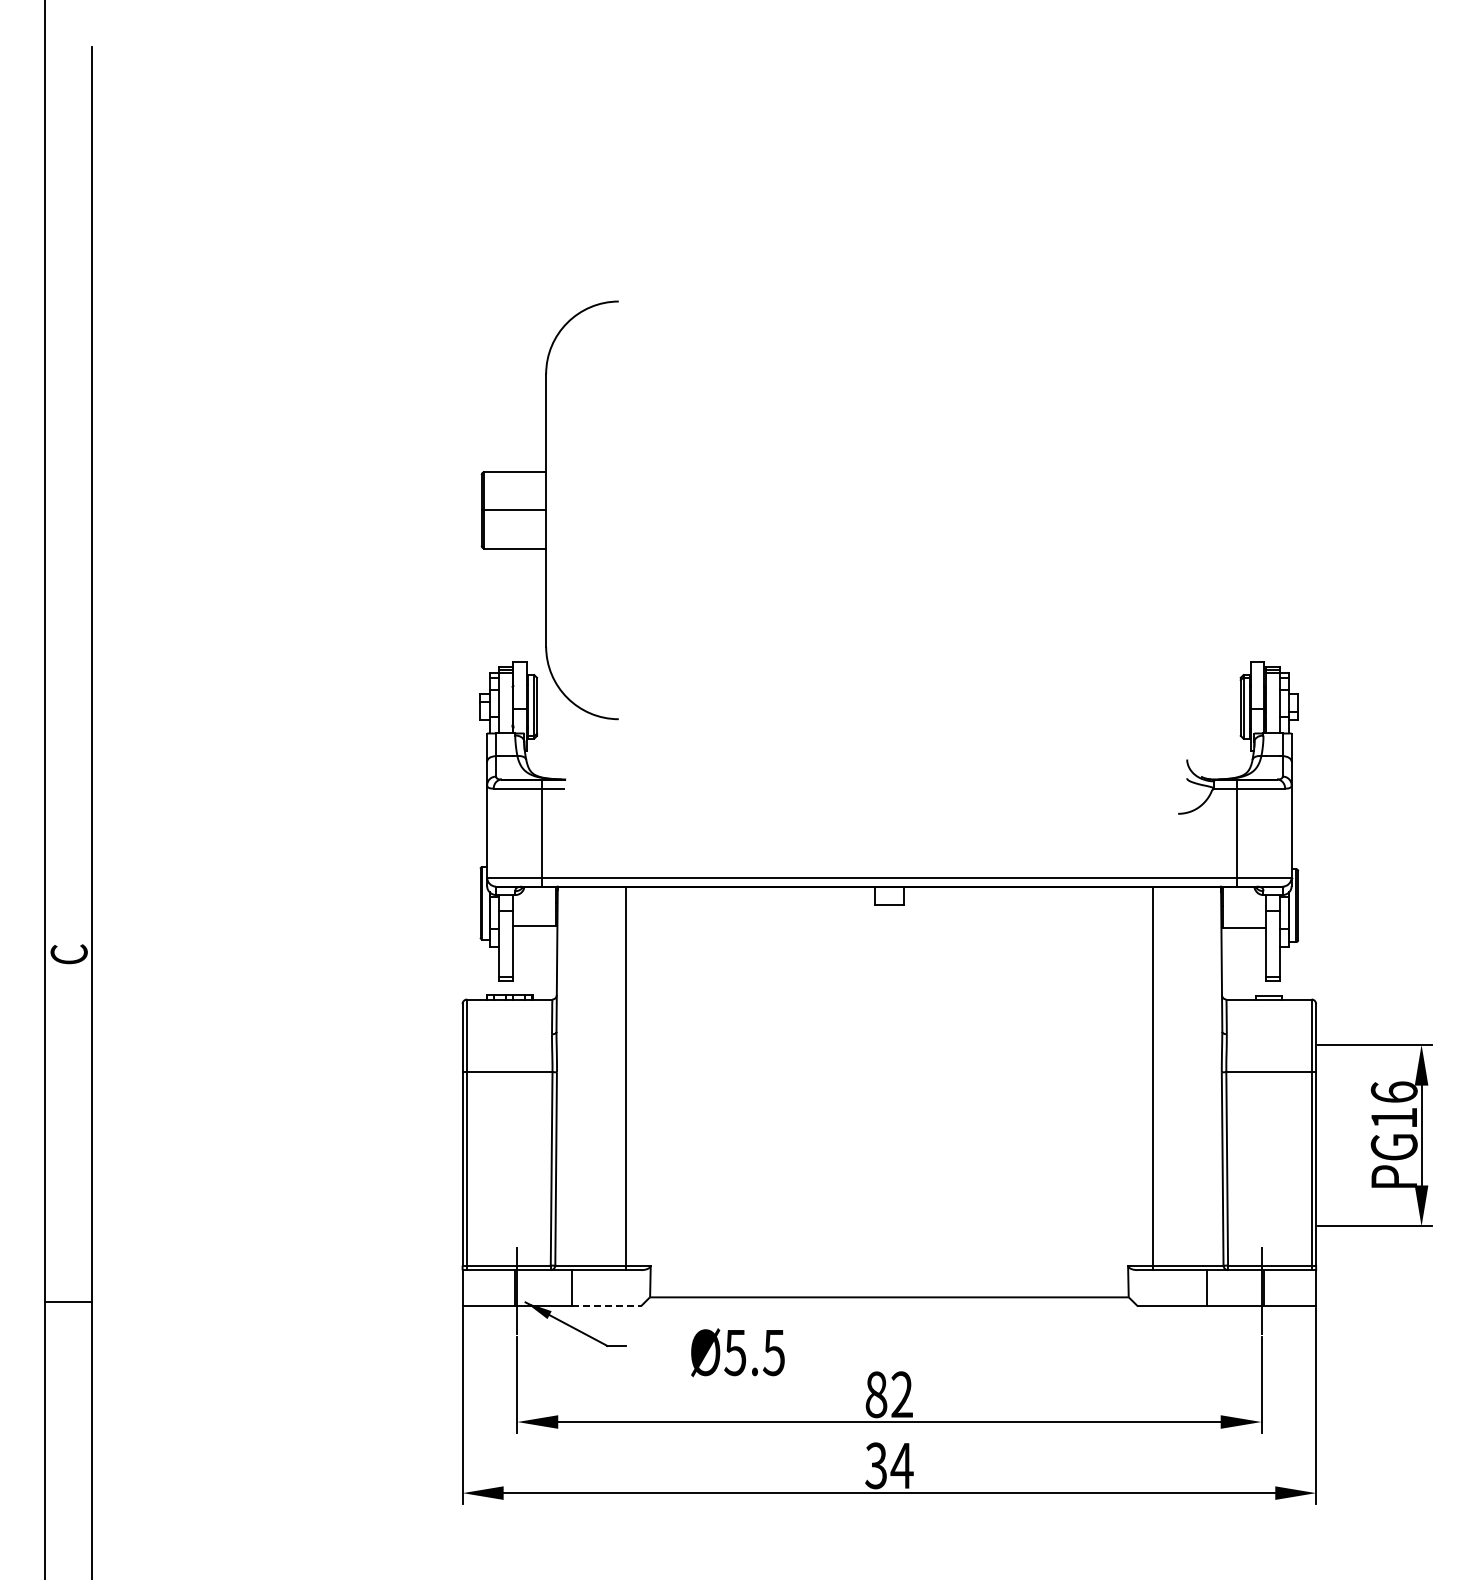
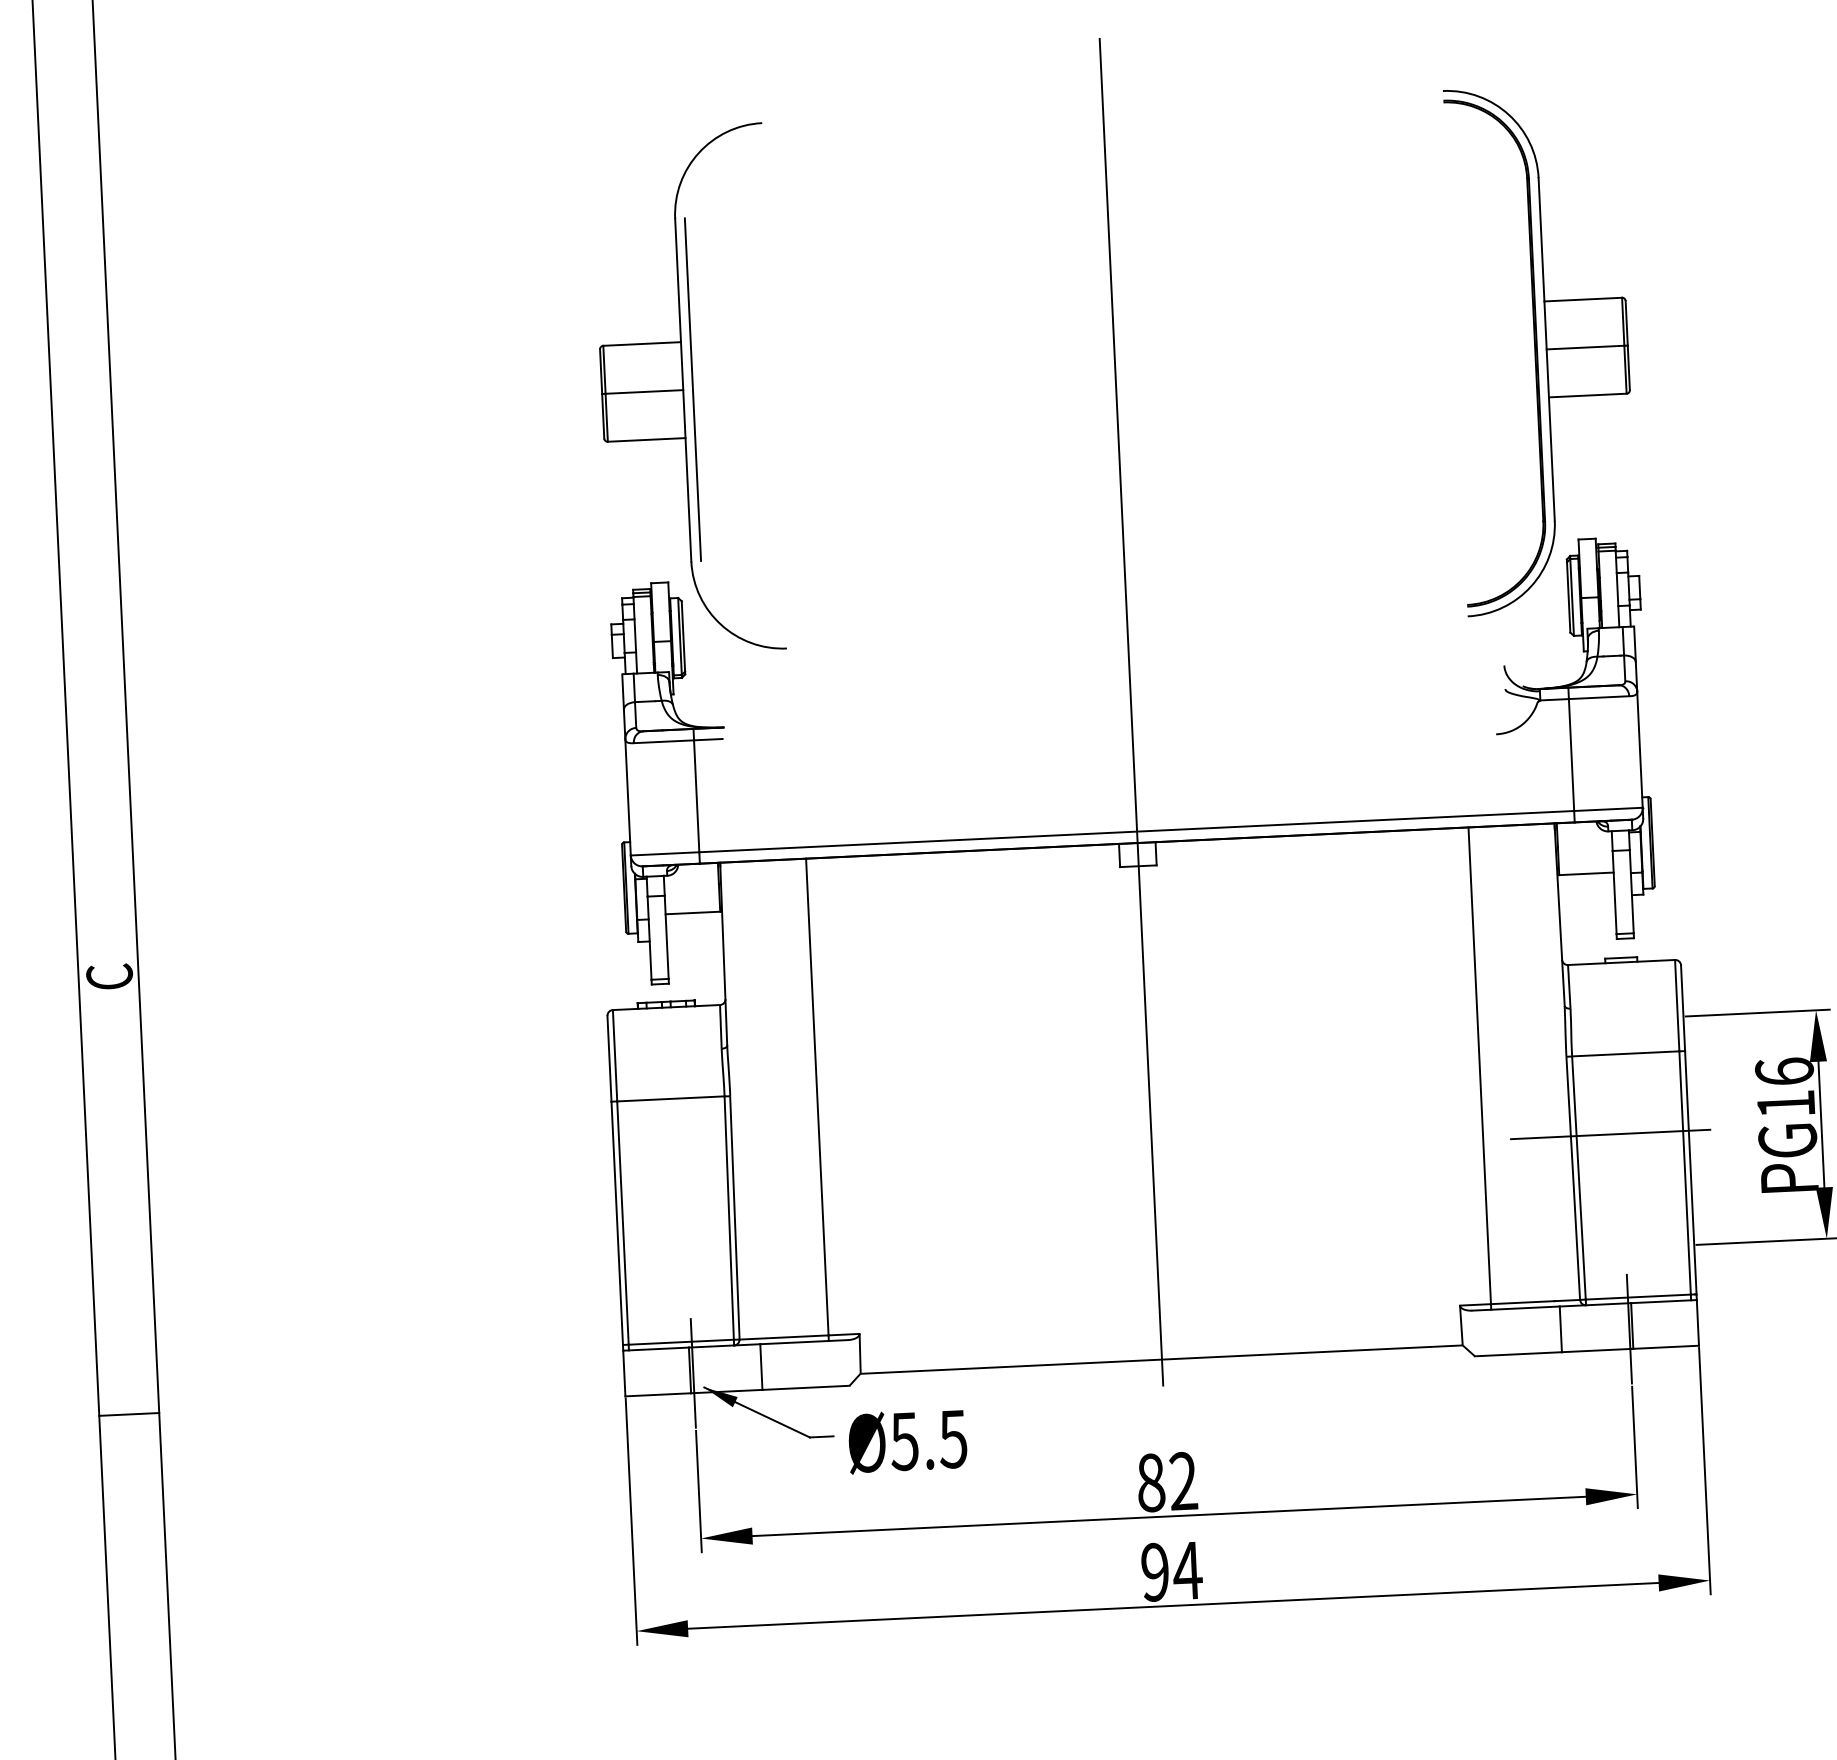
line: (553, 510) -> (692, 389), added
part: (1228, 510) -> (1541, 349), added
line: (889, 782) -> (1131, 712), added
line: (1253, 1135) -> (1610, 1134), added
line: (606, 1306) -> (806, 1387), dashed -> solid
text: (737, 1352) -> (907, 1441), moved
text: (875, 1465) -> (1154, 1571), 34 -> 94

